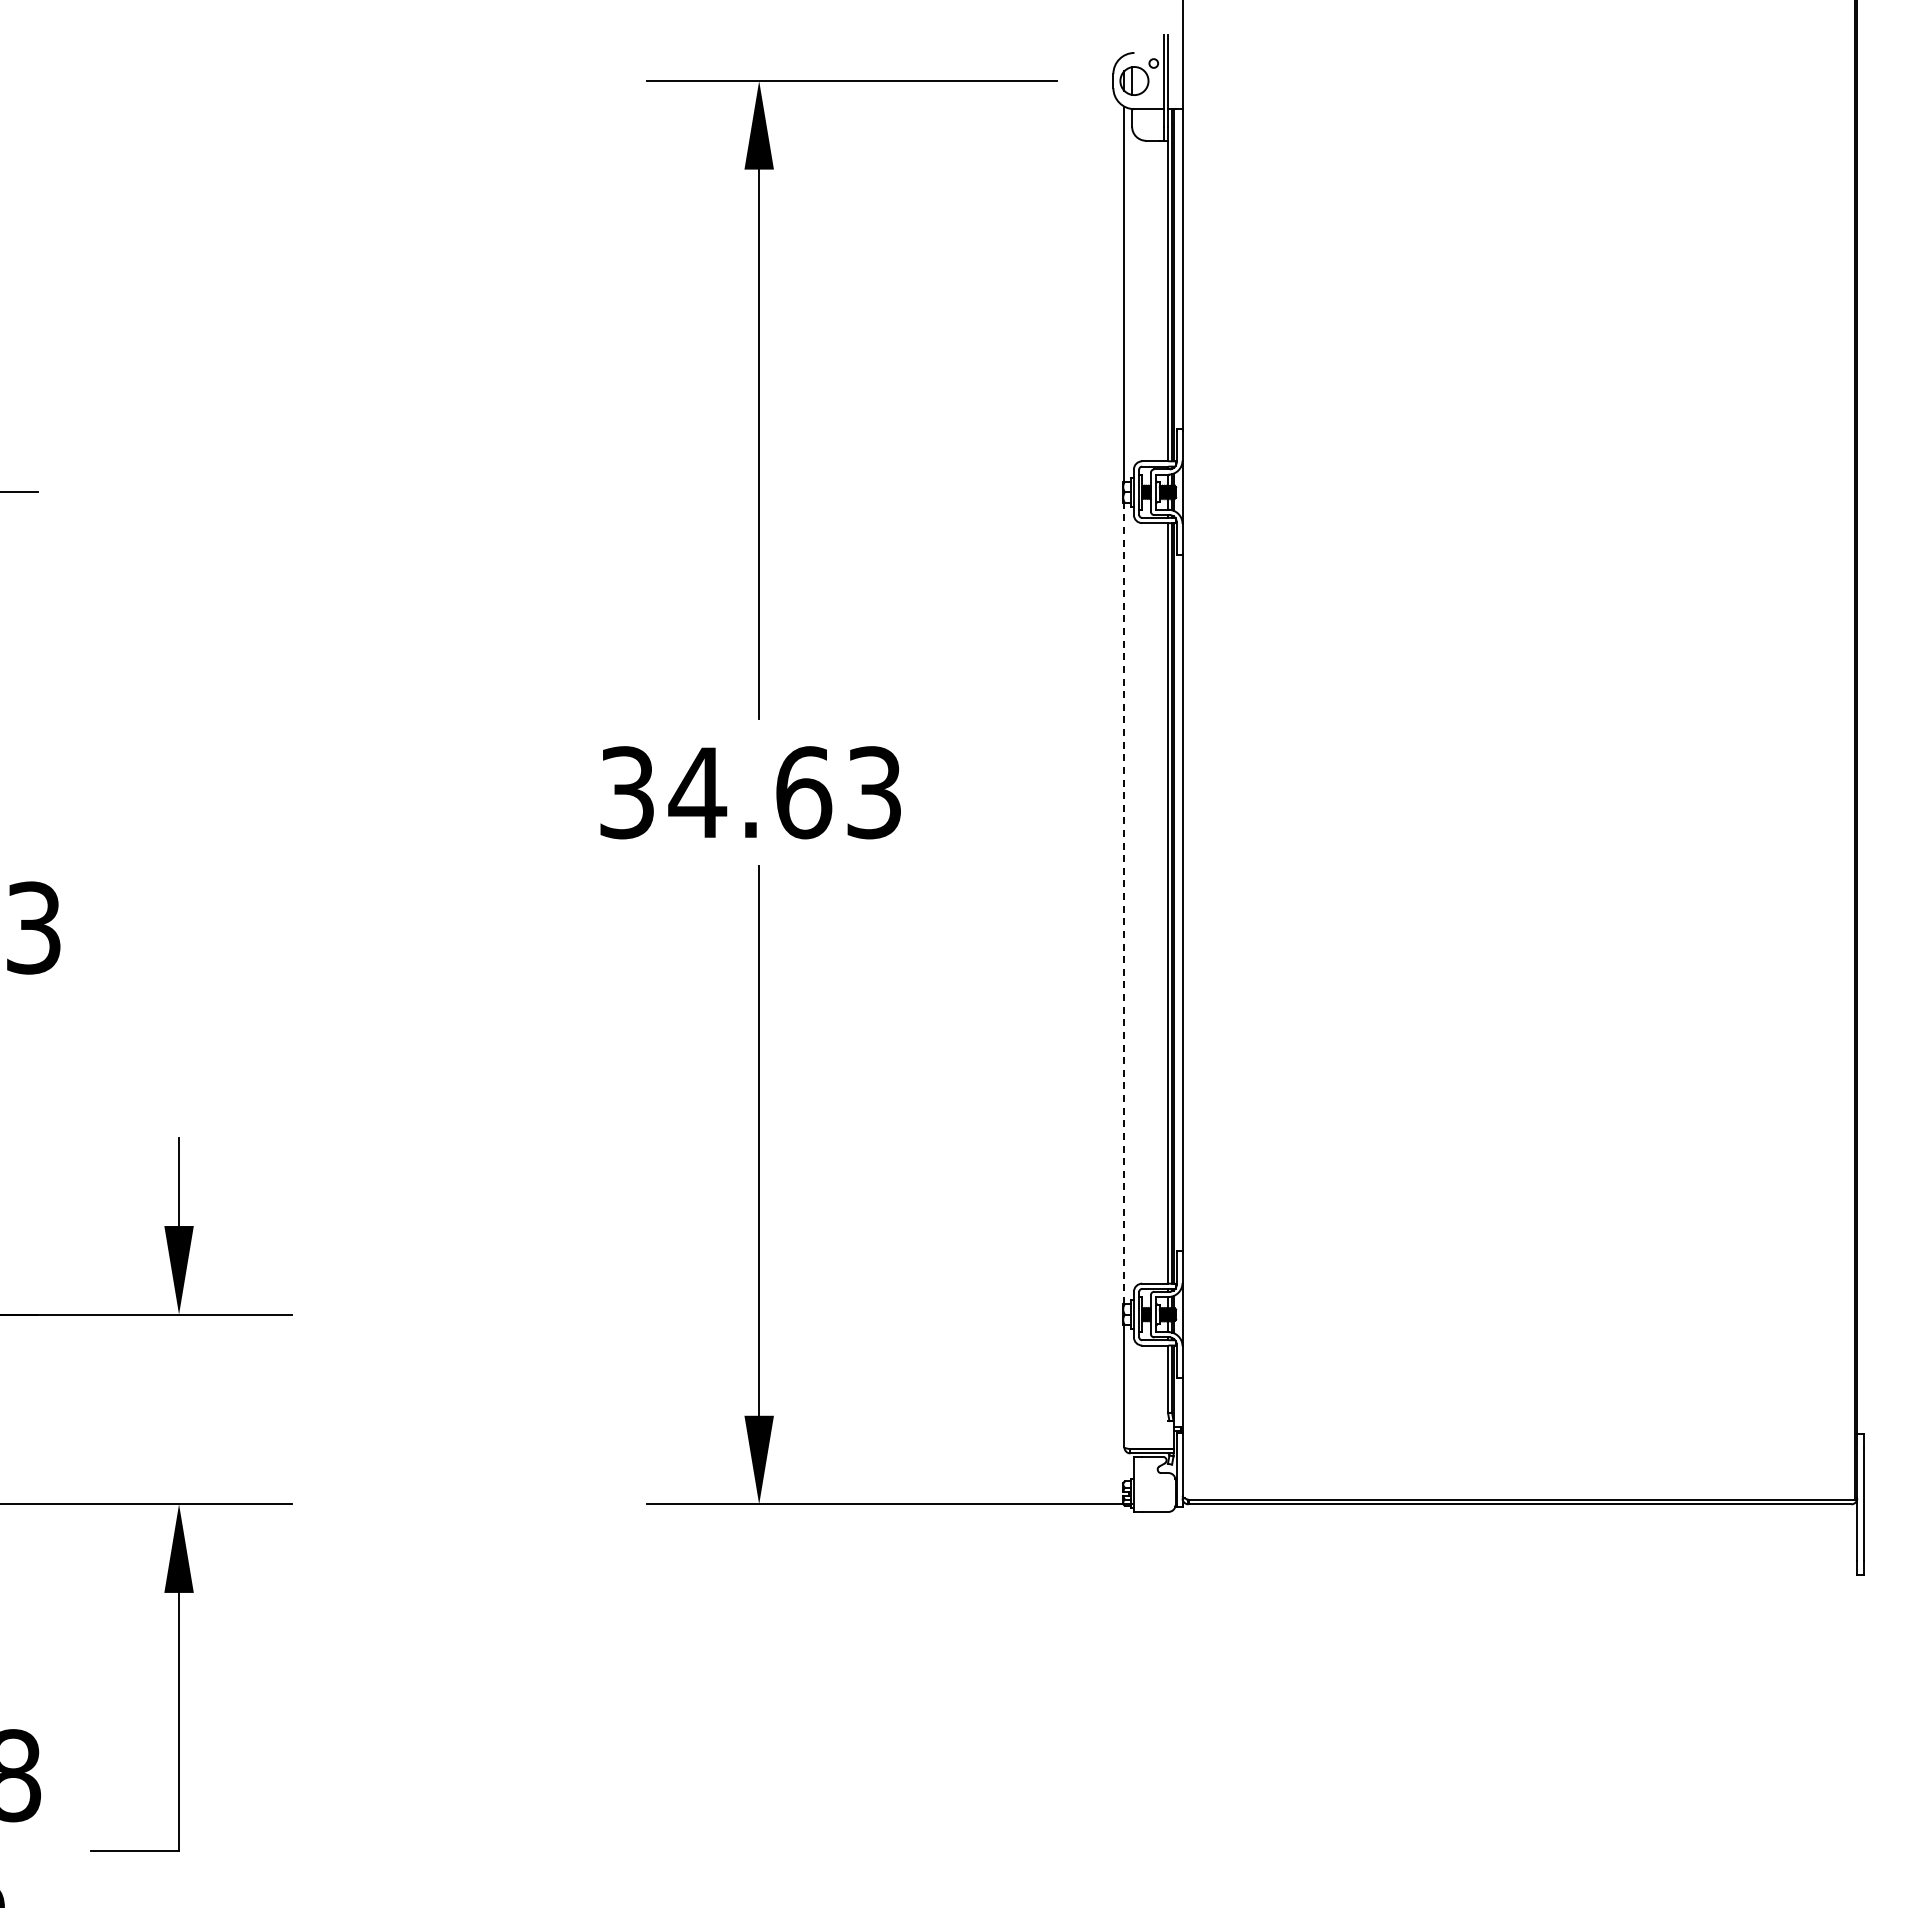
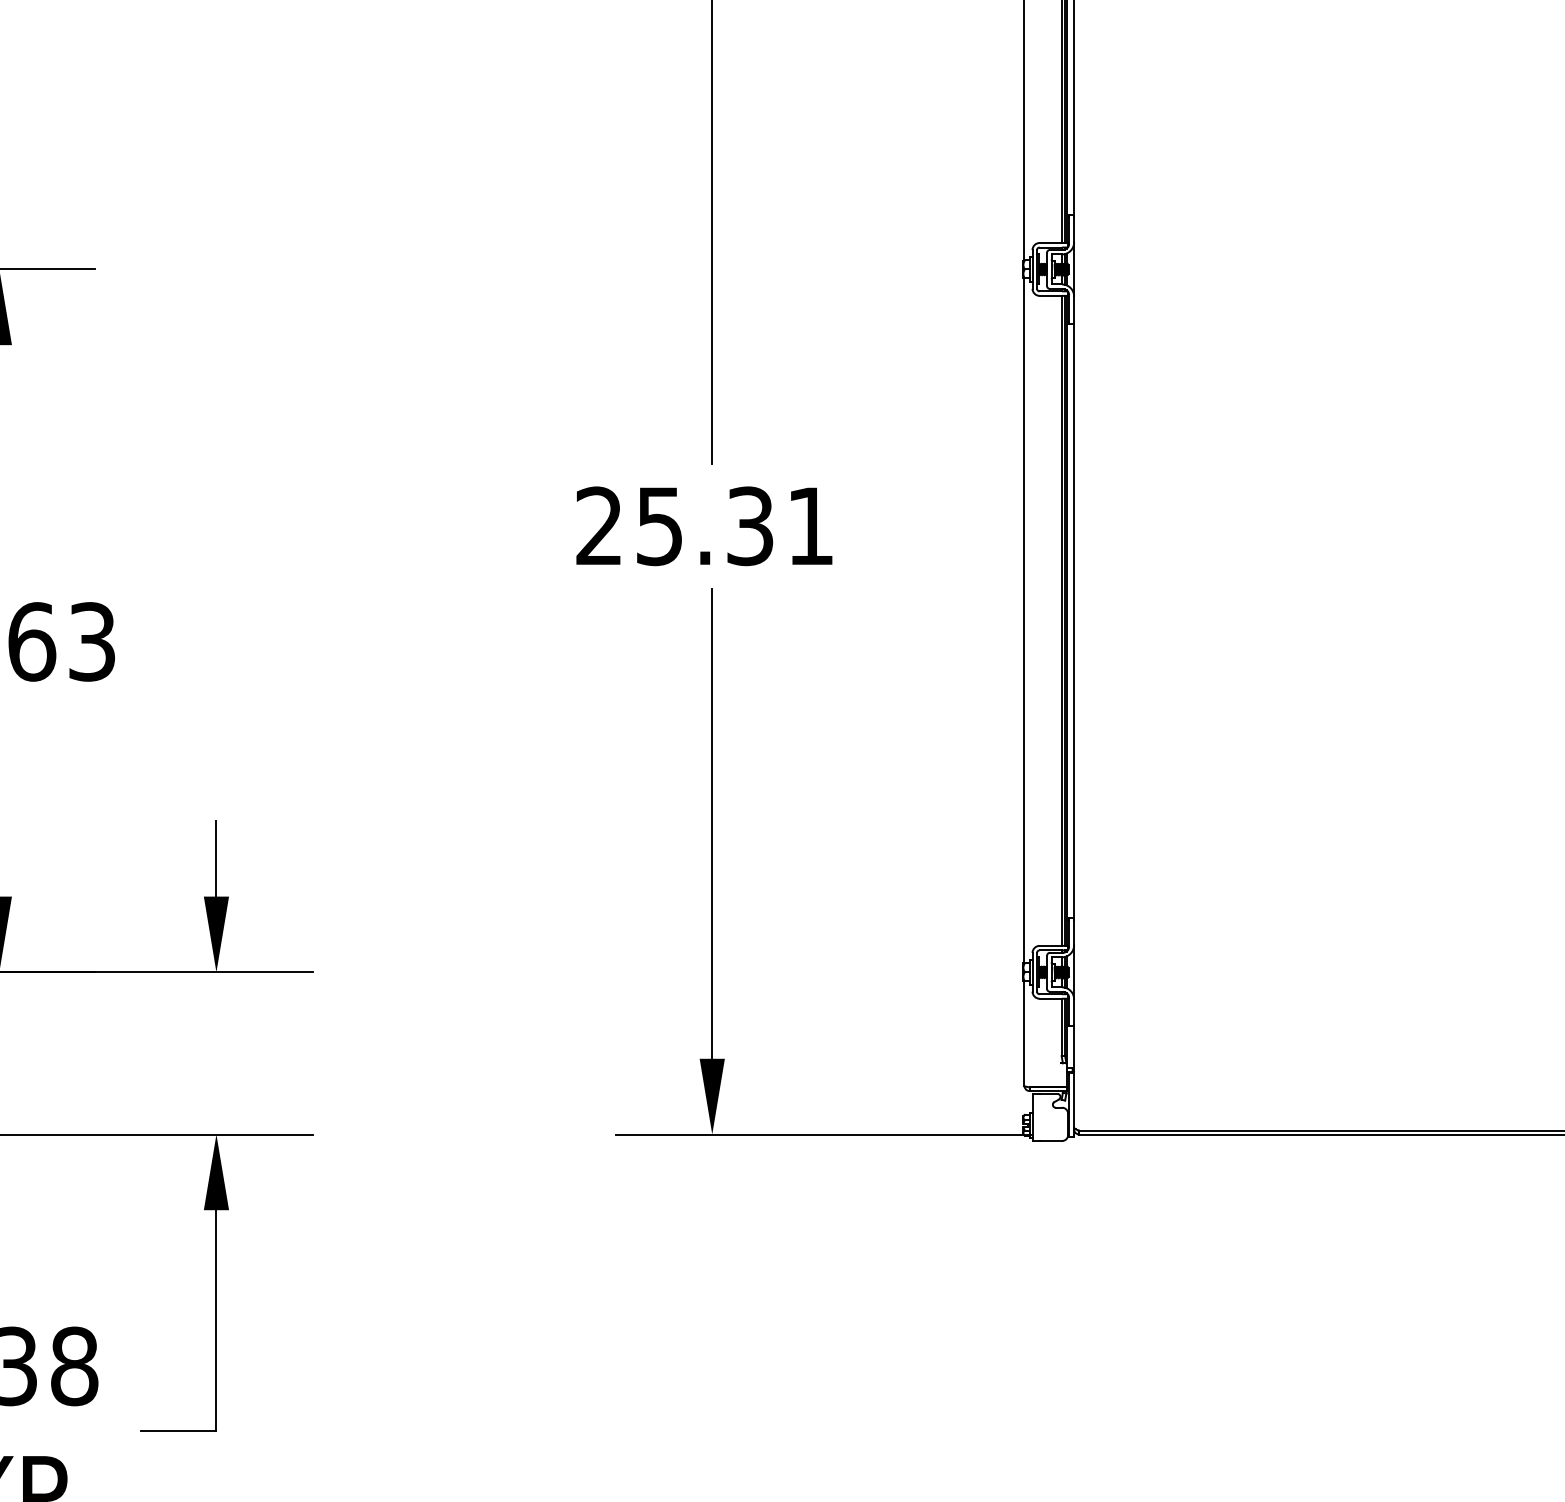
text: (750, 792) -> (704, 526), 34.63 -> 25.31
line: (1124, 903) -> (1024, 620), dashed -> solid

